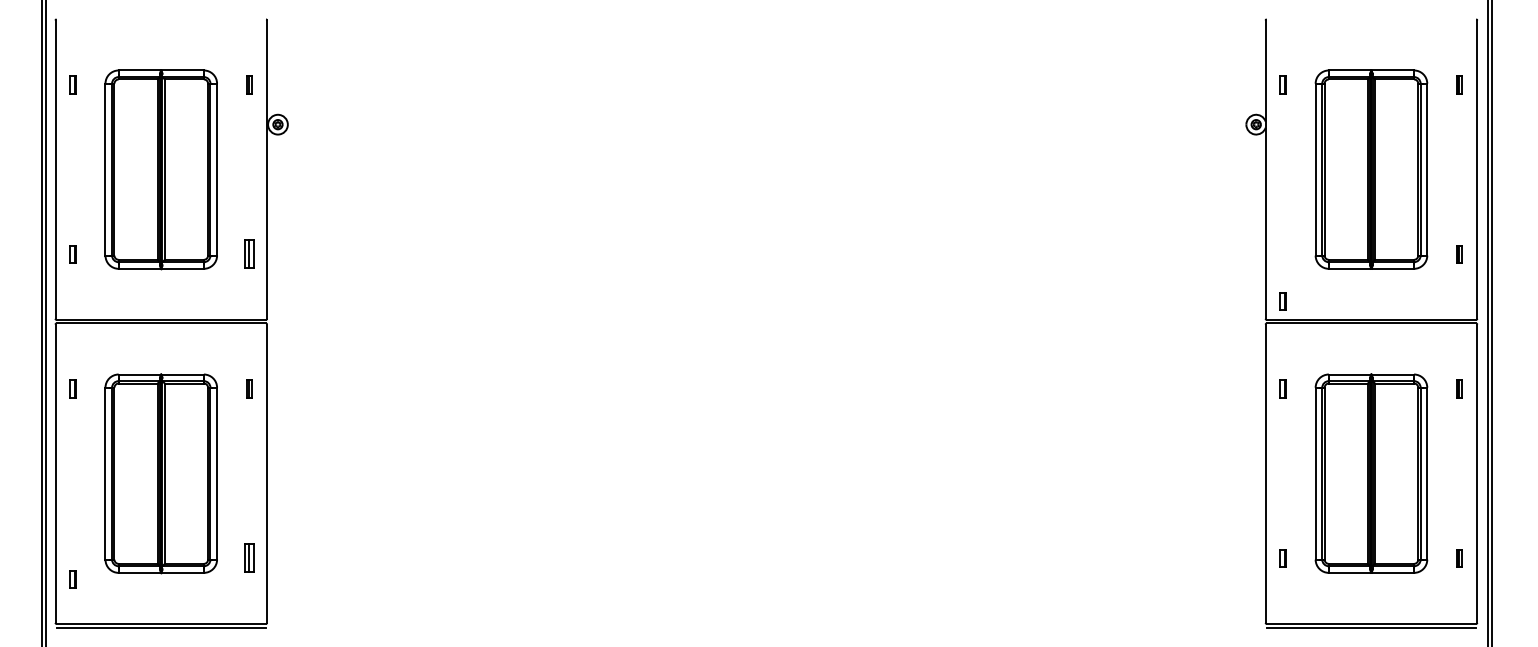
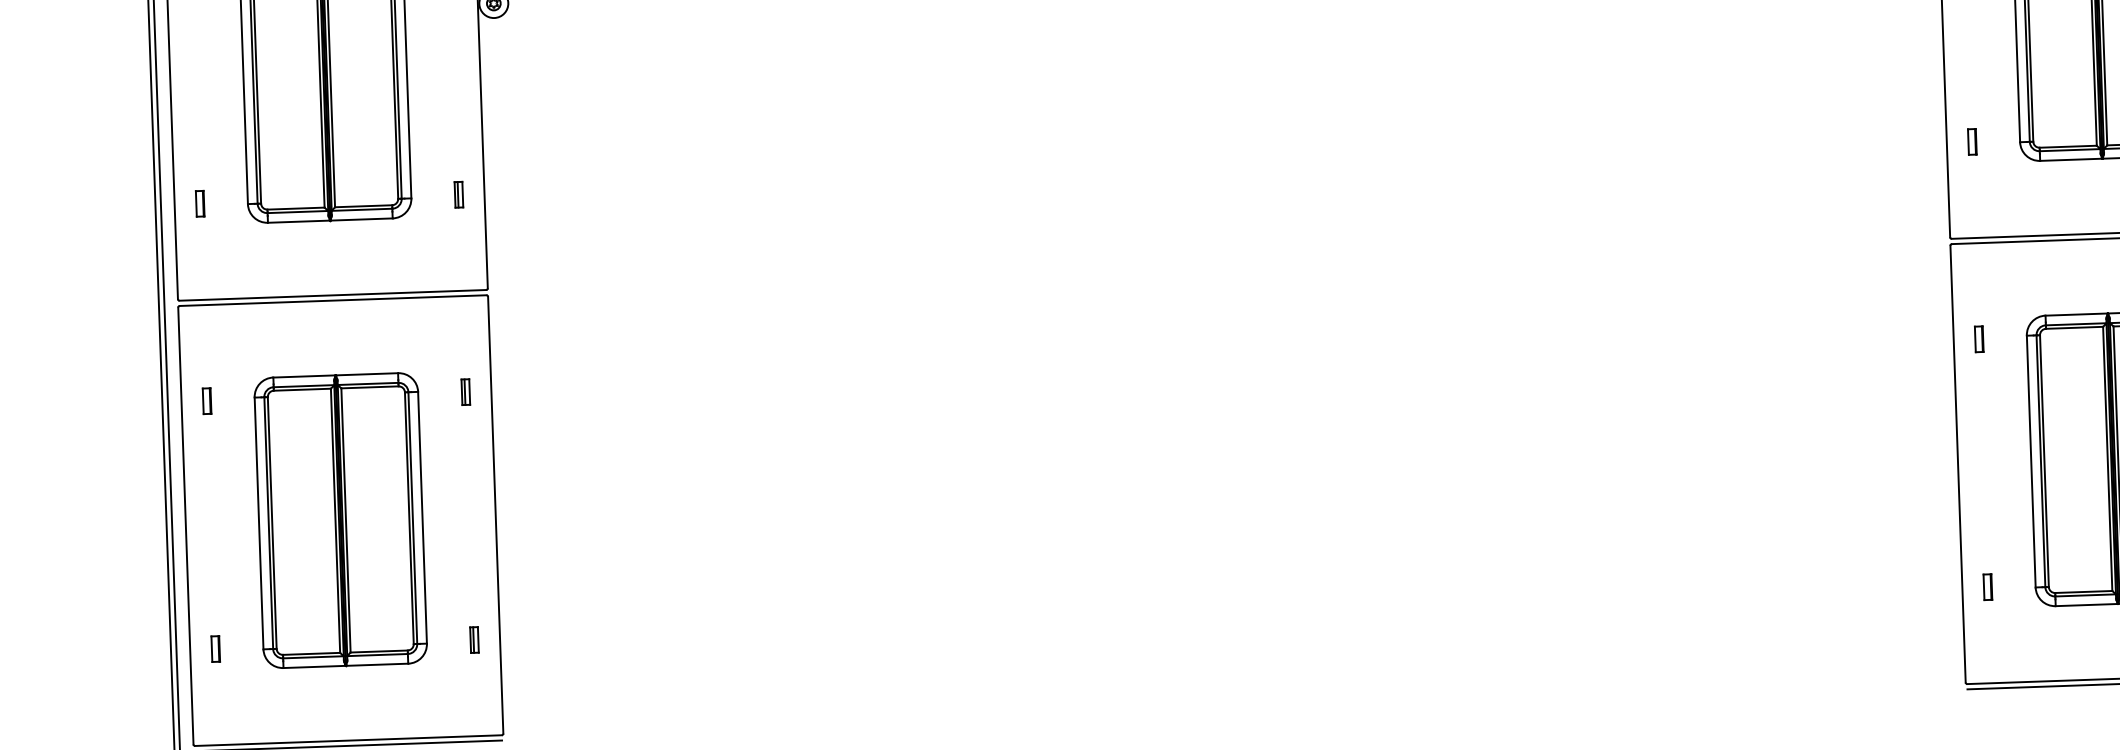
part: (249, 254) -> (458, 195), size x0.62
part: (1282, 301) -> (1971, 142), moved
part: (249, 558) -> (474, 640), size x0.62
part: (72, 579) -> (215, 649), moved

